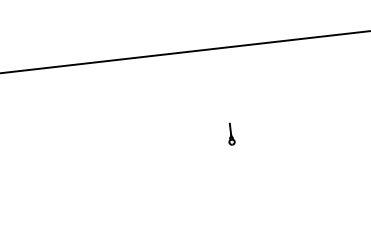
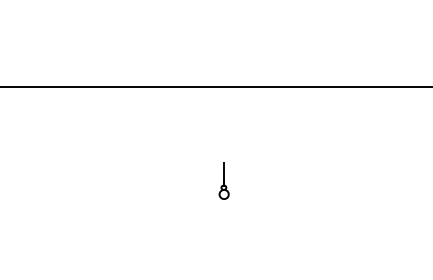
part: (230, 134) -> (223, 181), size x1.6

